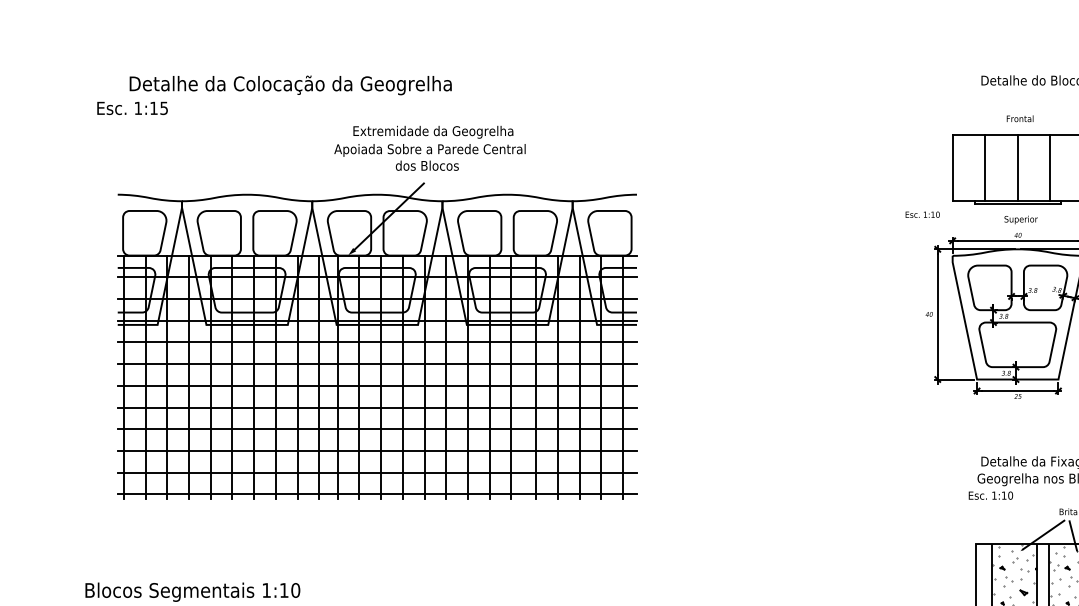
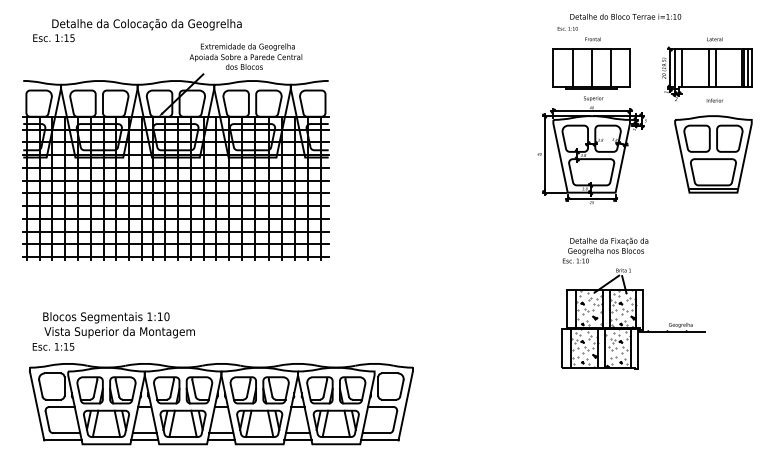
text: (274, 95) -> (137, 30), moved
text: (922, 214) -> (567, 28), moved
part: (376, 340) -> (175, 166), moved

